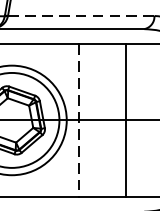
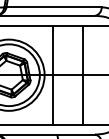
line: (81, 16) -> (54, 7), dashed -> solid
line: (78, 120) -> (52, 75), dashed -> solid

